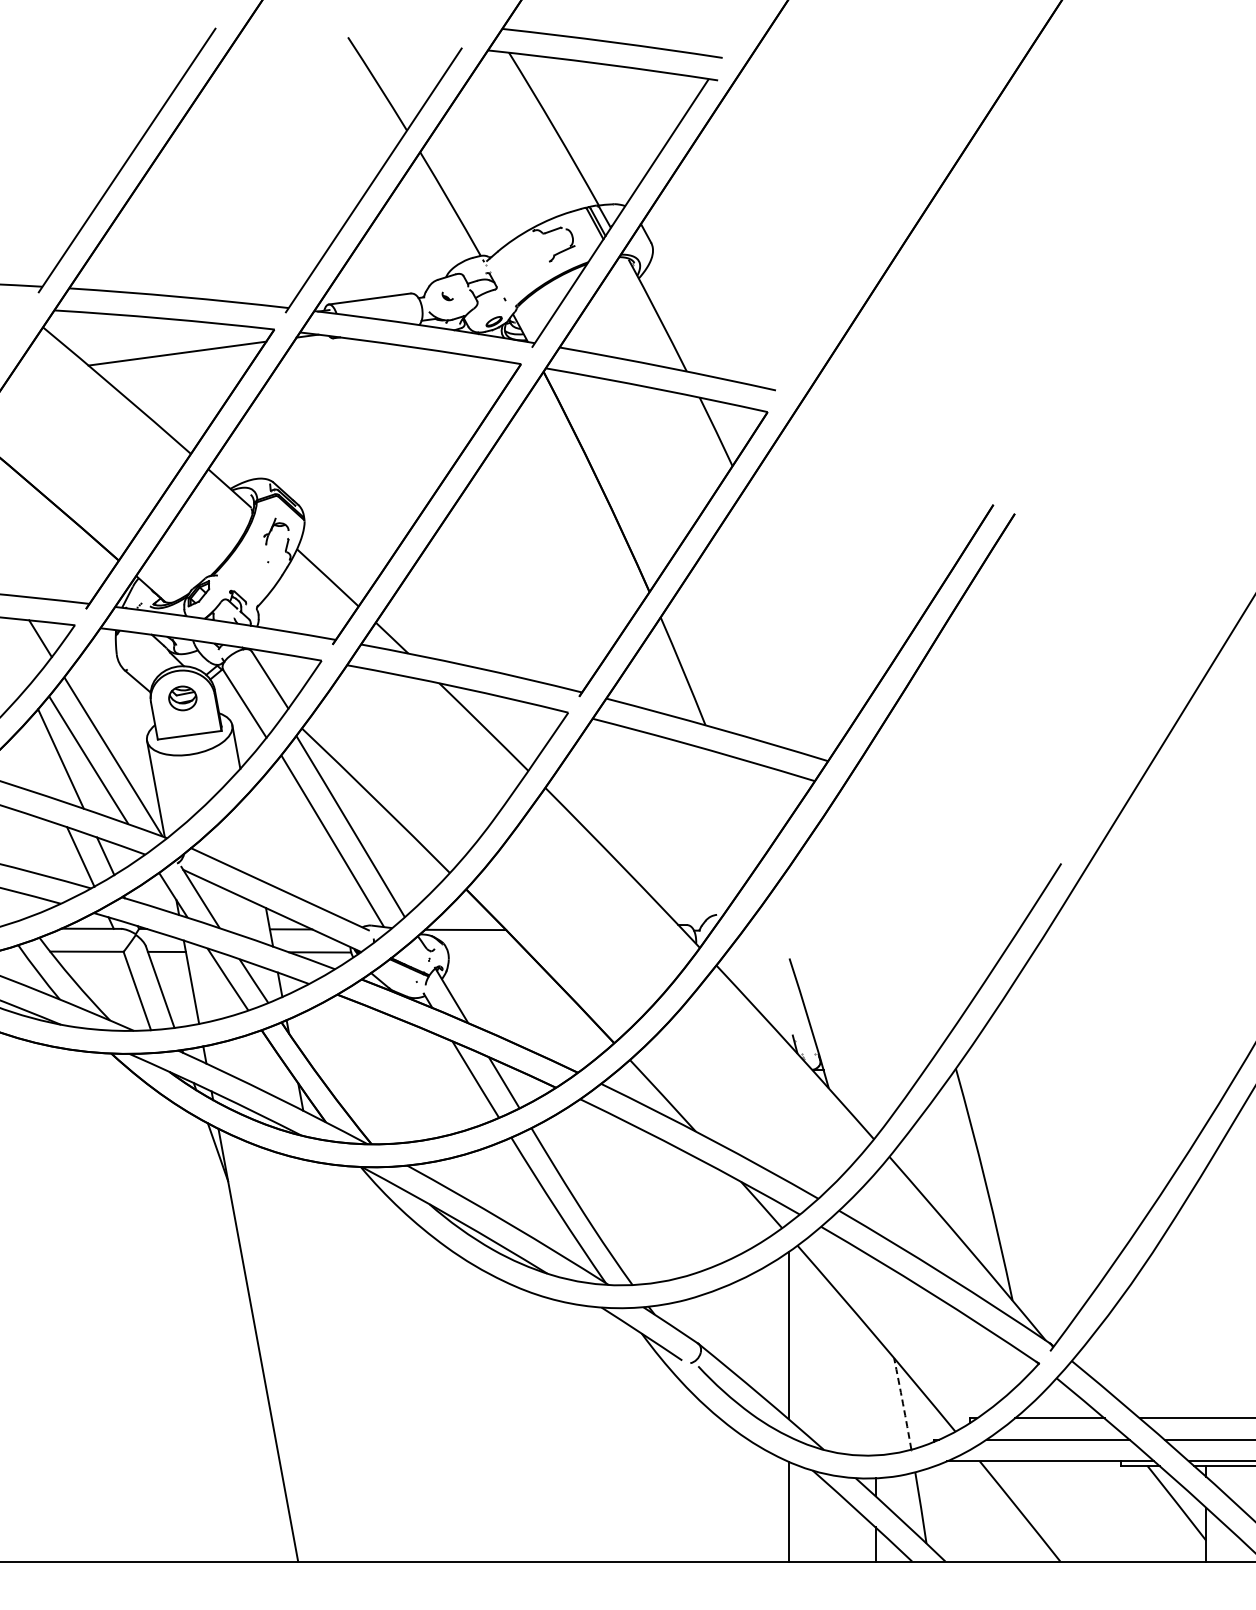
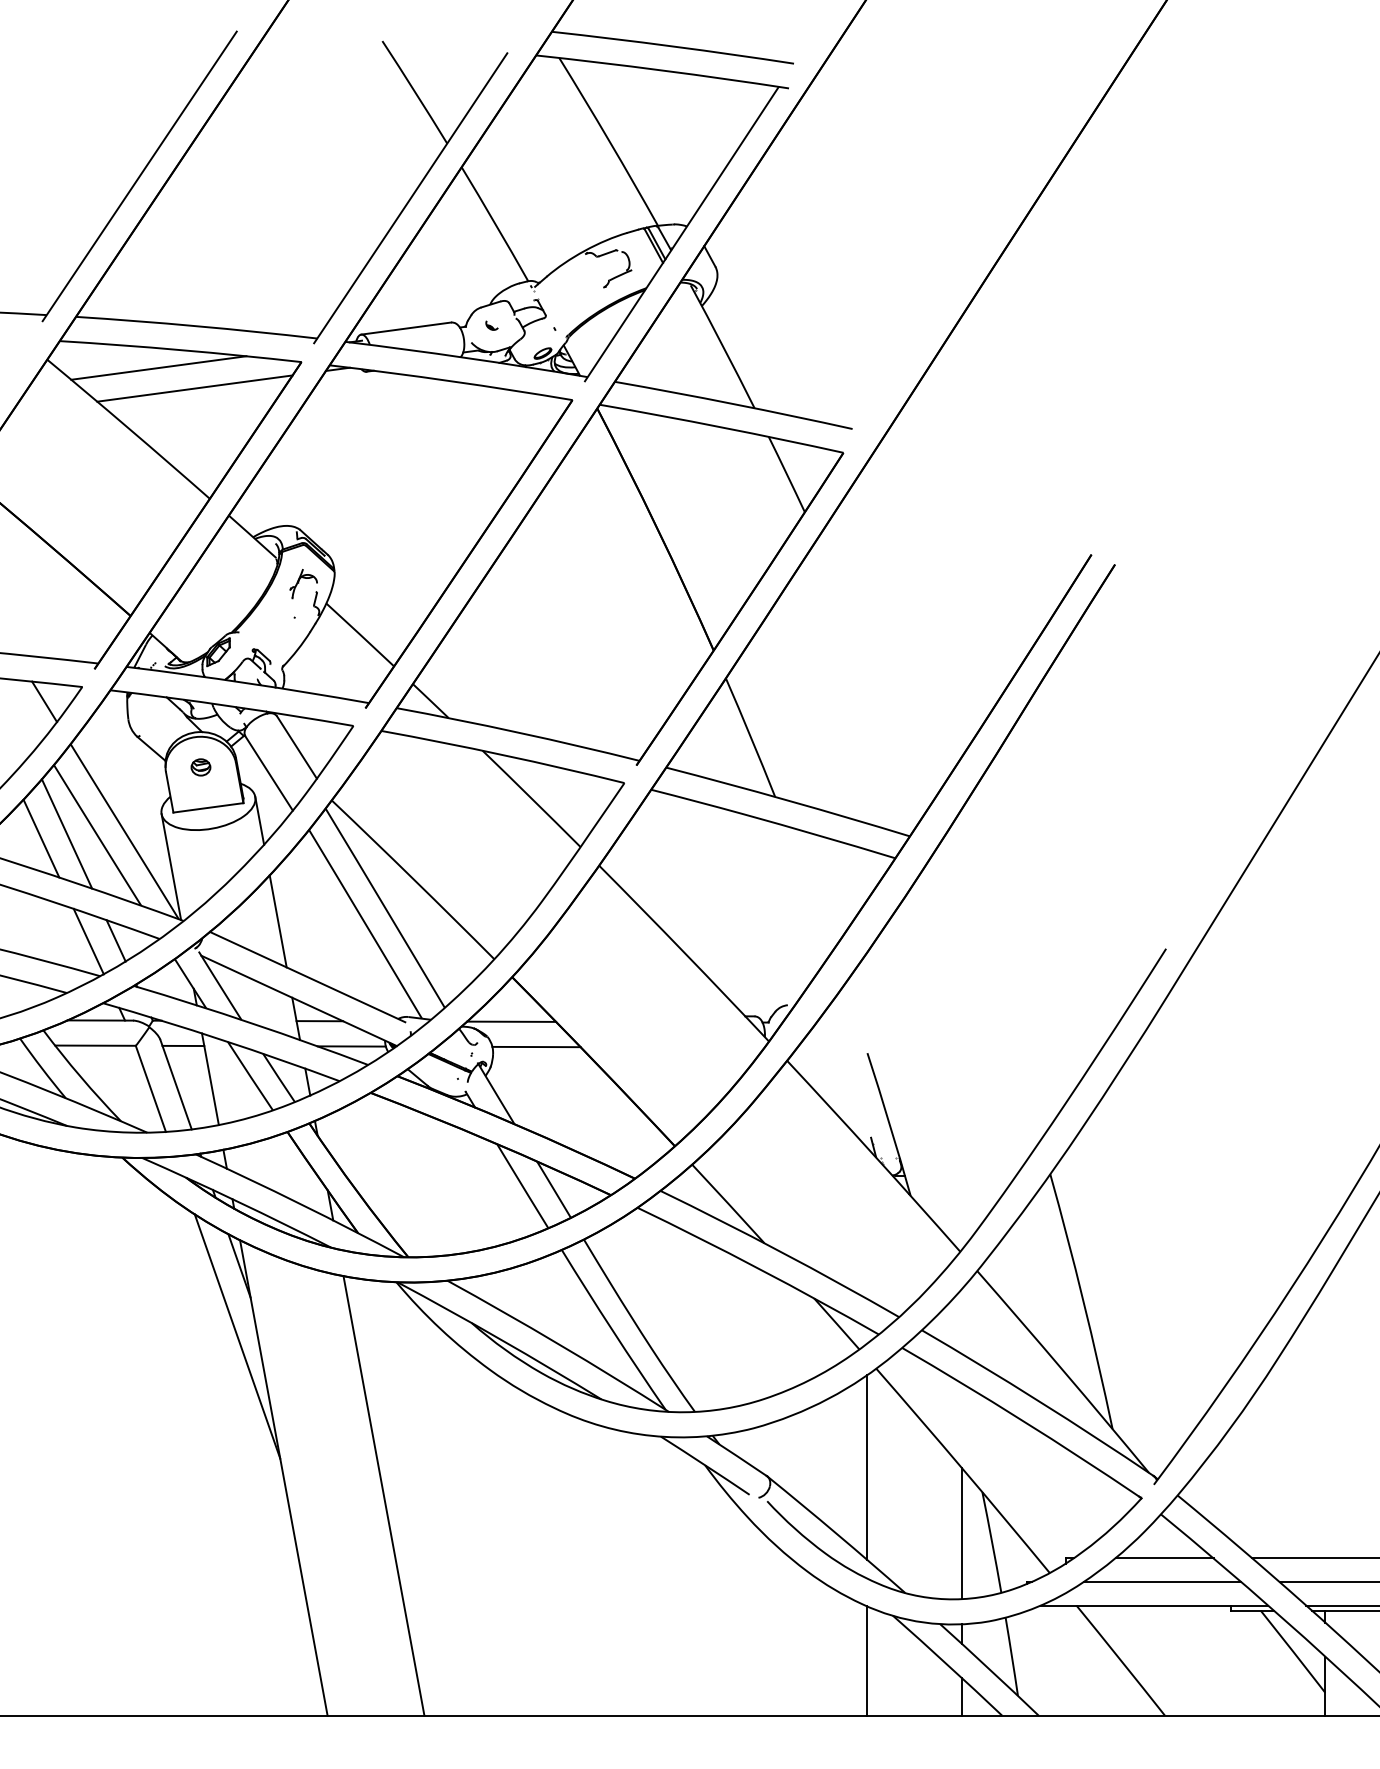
line: (144, 334) -> (158, 367), added
part: (182, 698) -> (200, 767), size x0.62
line: (37, 762) -> (41, 837), added
line: (252, 838) -> (277, 921), added
line: (488, 952) -> (536, 1046), added
line: (216, 1216) -> (237, 1336), added
line: (349, 1361) -> (384, 1495), added
line: (875, 1395) -> (961, 1533), added
line: (903, 1403) -> (992, 1542), dashed -> solid

